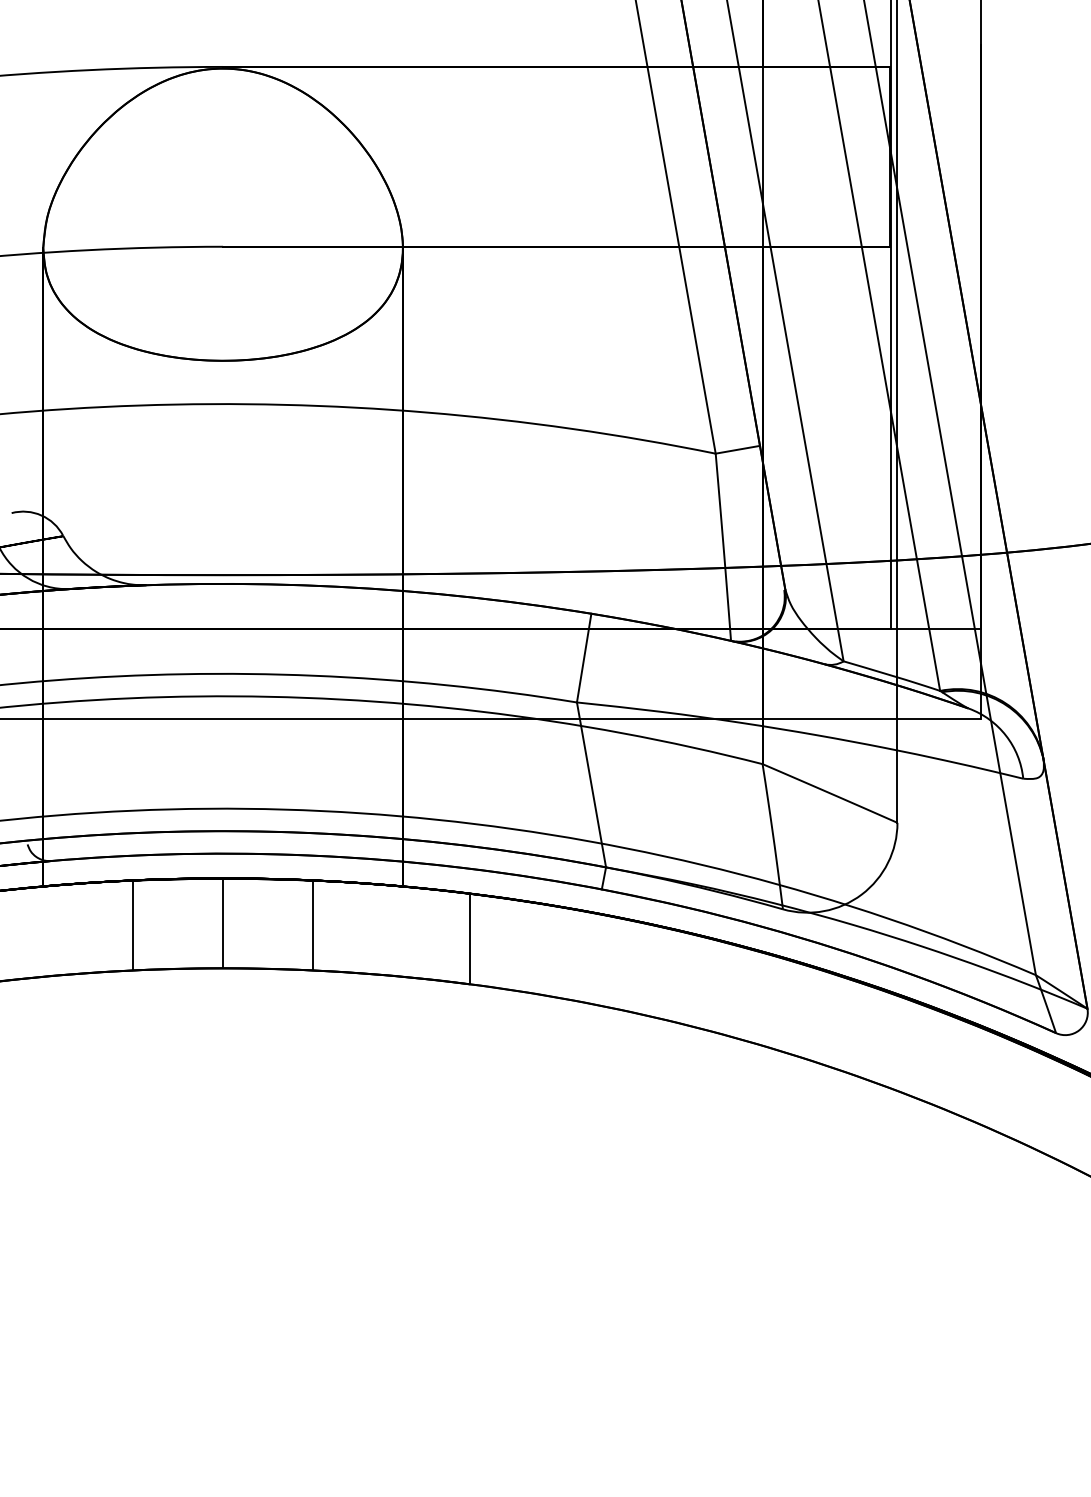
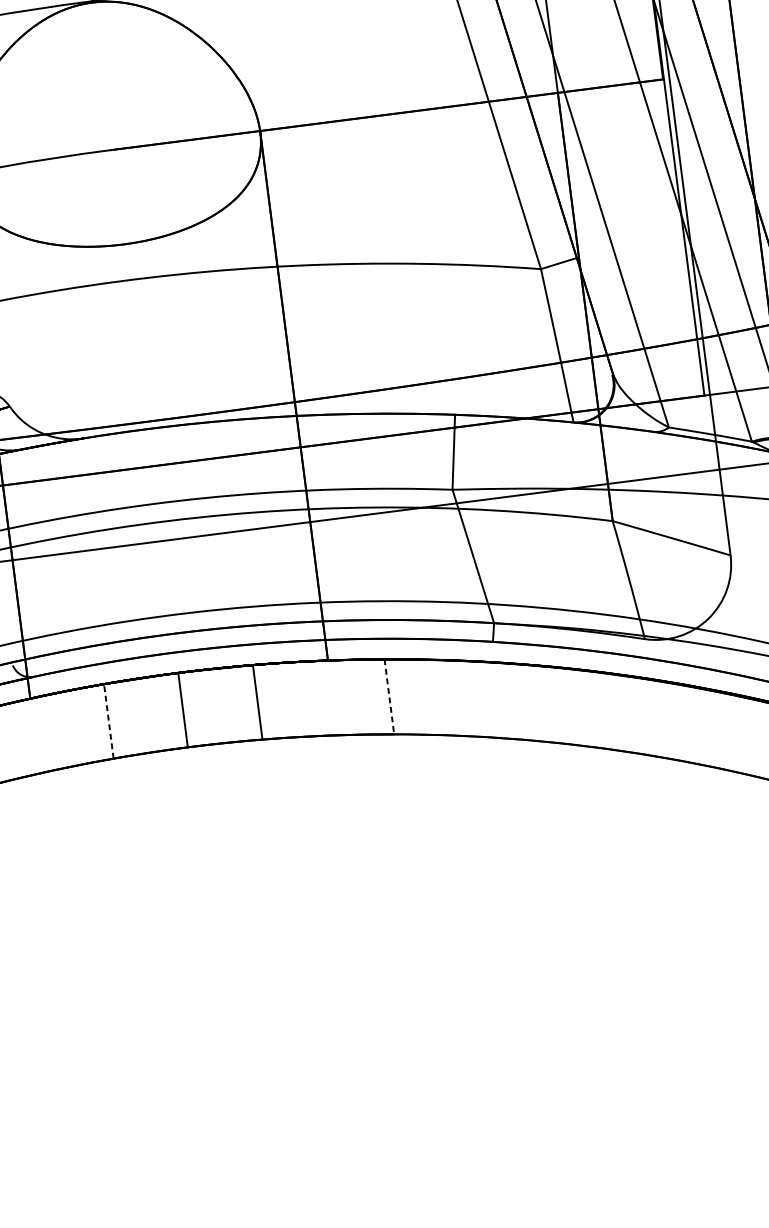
line: (133, 924) -> (109, 720), solid -> dashed
line: (470, 939) -> (389, 697), solid -> dashed

